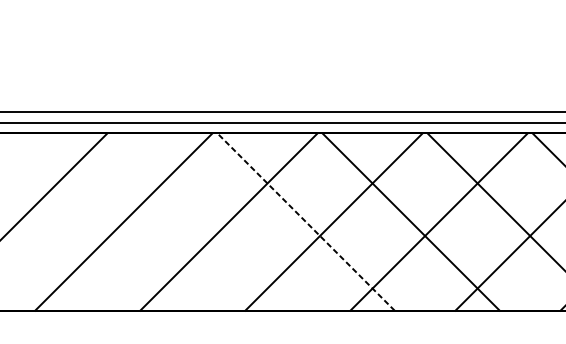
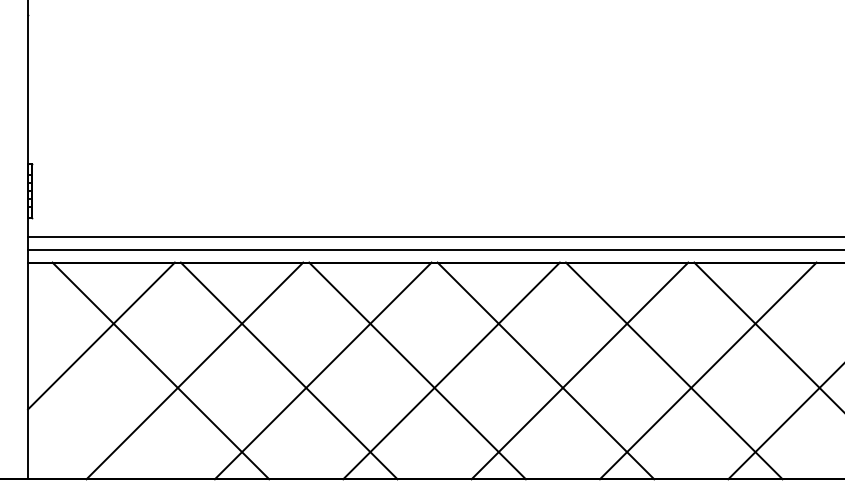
line: (95, 221) -> (160, 370), added
line: (200, 221) -> (288, 370), added
line: (306, 221) -> (417, 370), dashed -> solid

